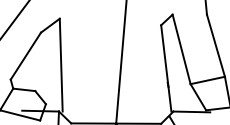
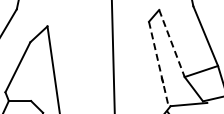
line: (181, 49) -> (171, 43), solid -> dashed
line: (166, 68) -> (159, 64), solid -> dashed

